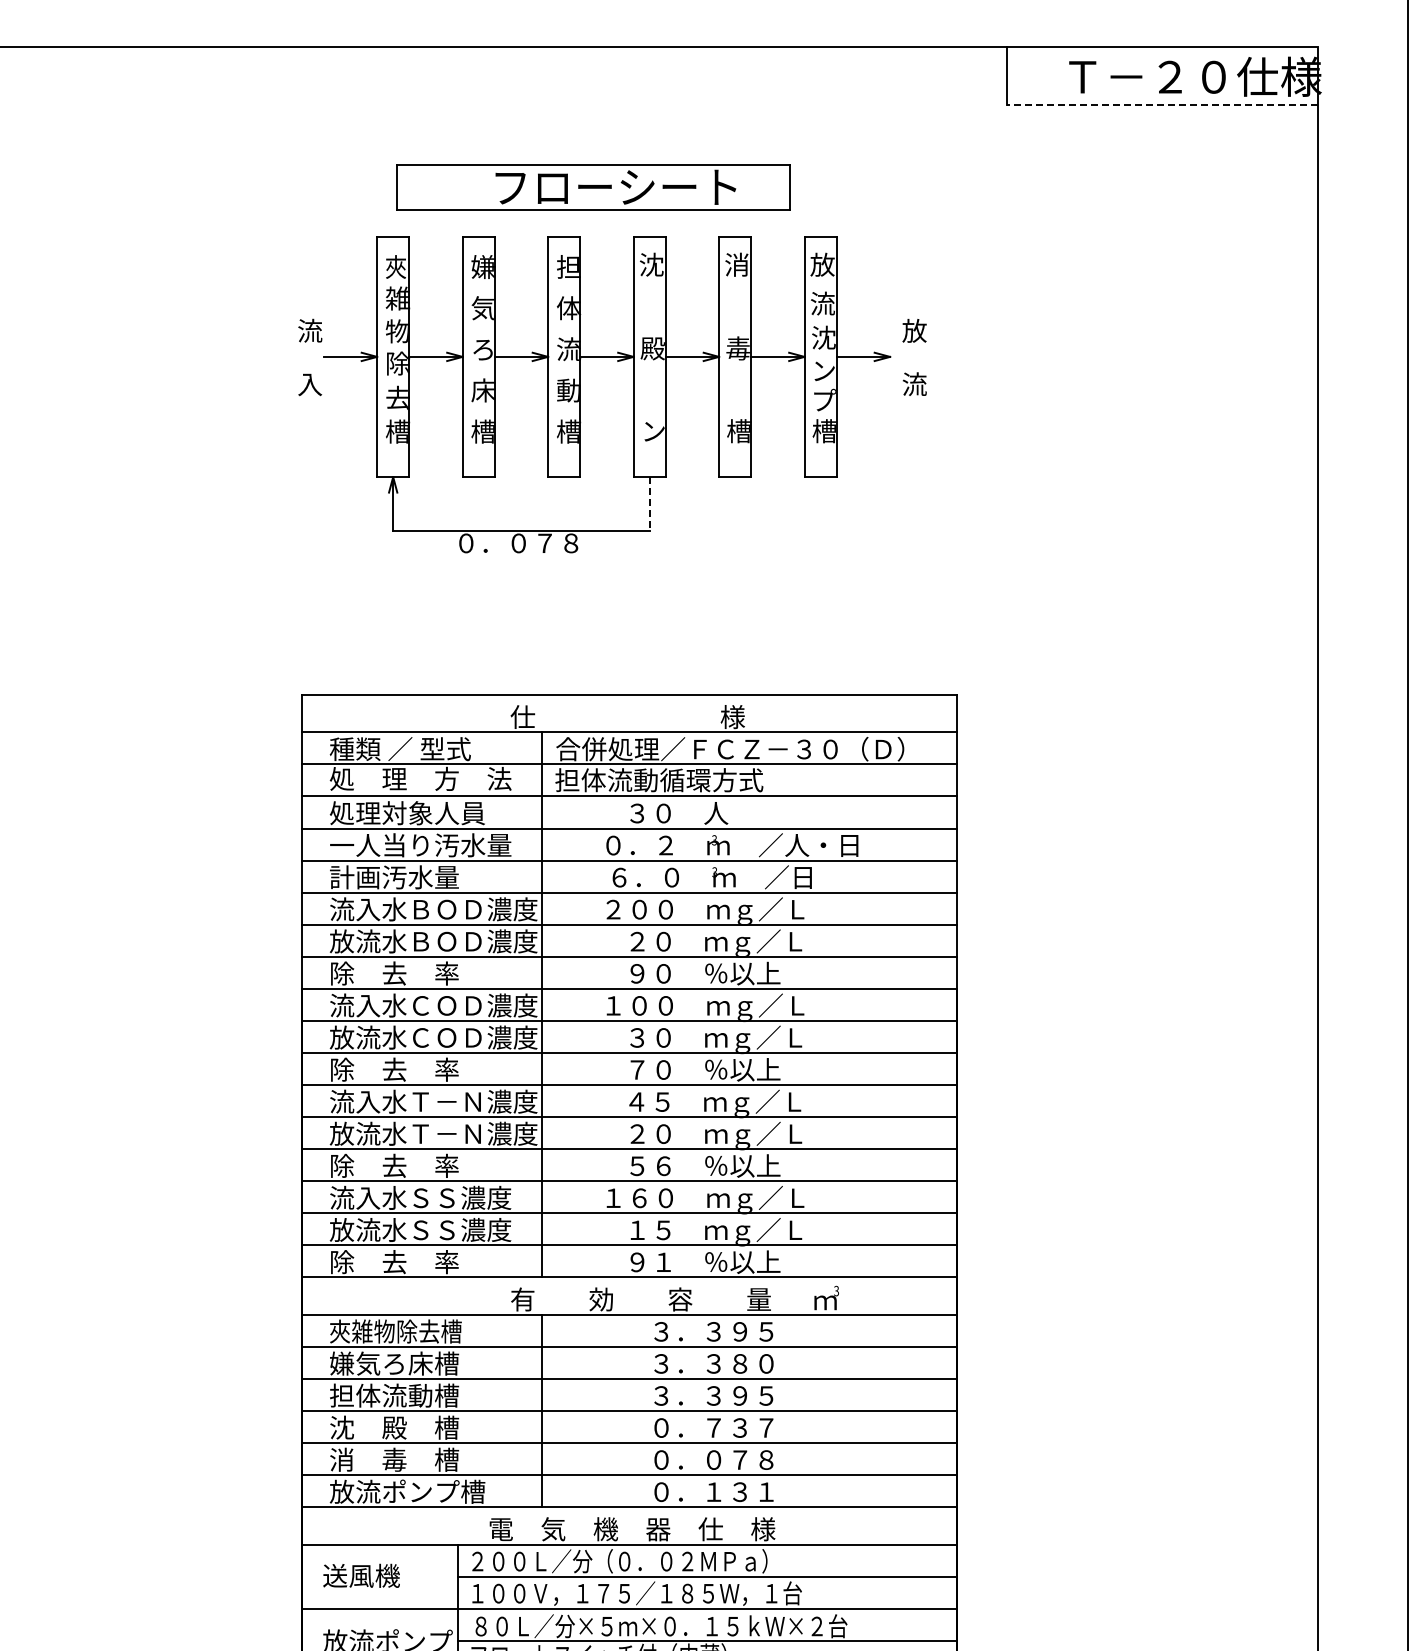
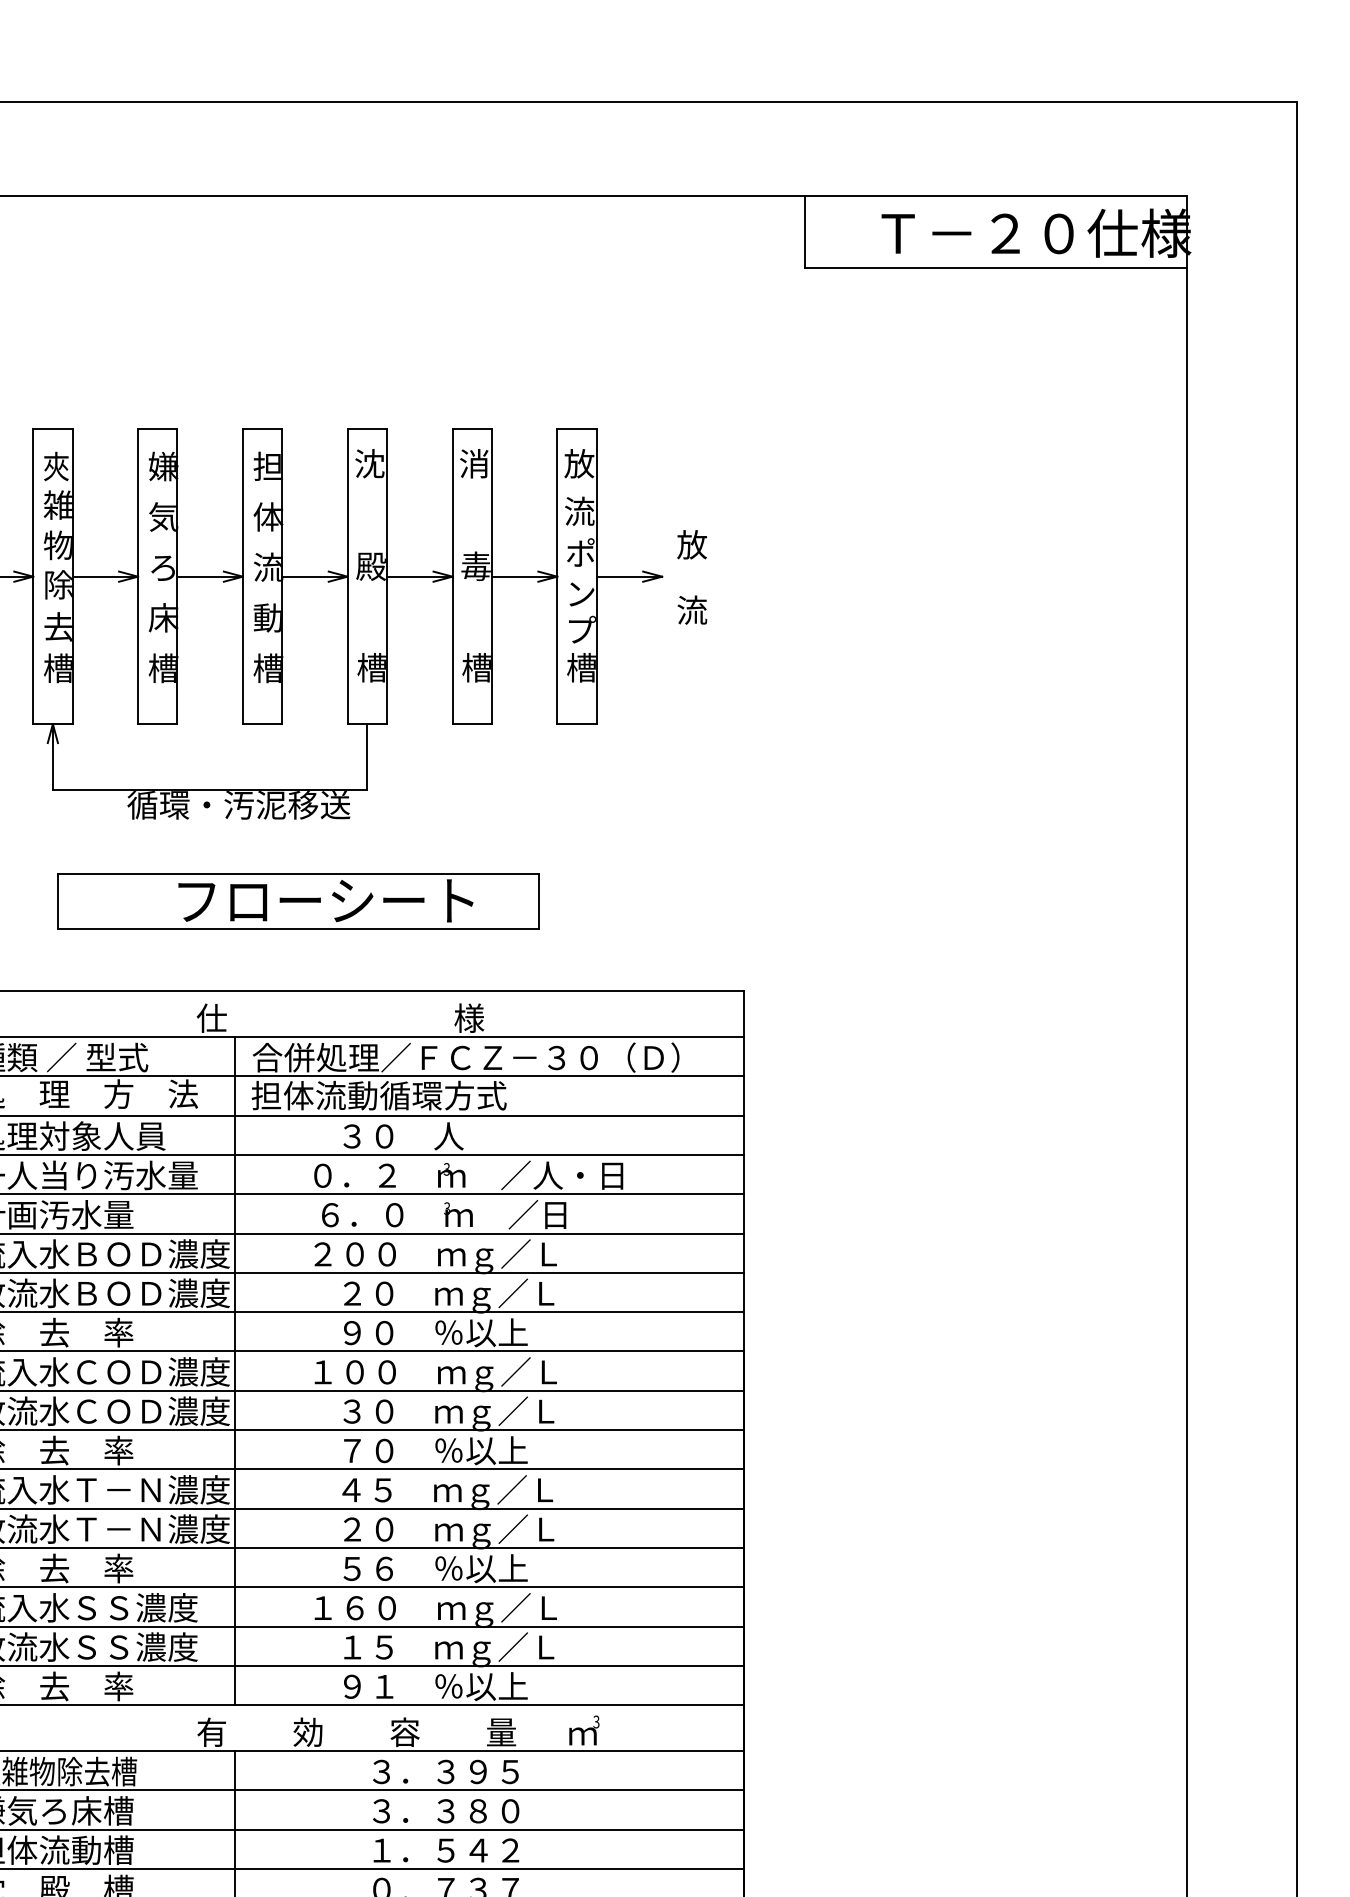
line: (1162, 105) -> (996, 268), dashed -> solid
part: (593, 187) -> (298, 901), moved
text: (823, 337) -> (580, 552), 沈 -> ポ
text: (652, 431) -> (370, 668), ン -> 槽
line: (649, 503) -> (367, 756), dashed -> solid
text: (544, 543) -> (238, 805), ０．０７８ -> 循環・汚泥移送
text: (713, 1395) -> (445, 1850), ３．３９５ -> １．５４２

